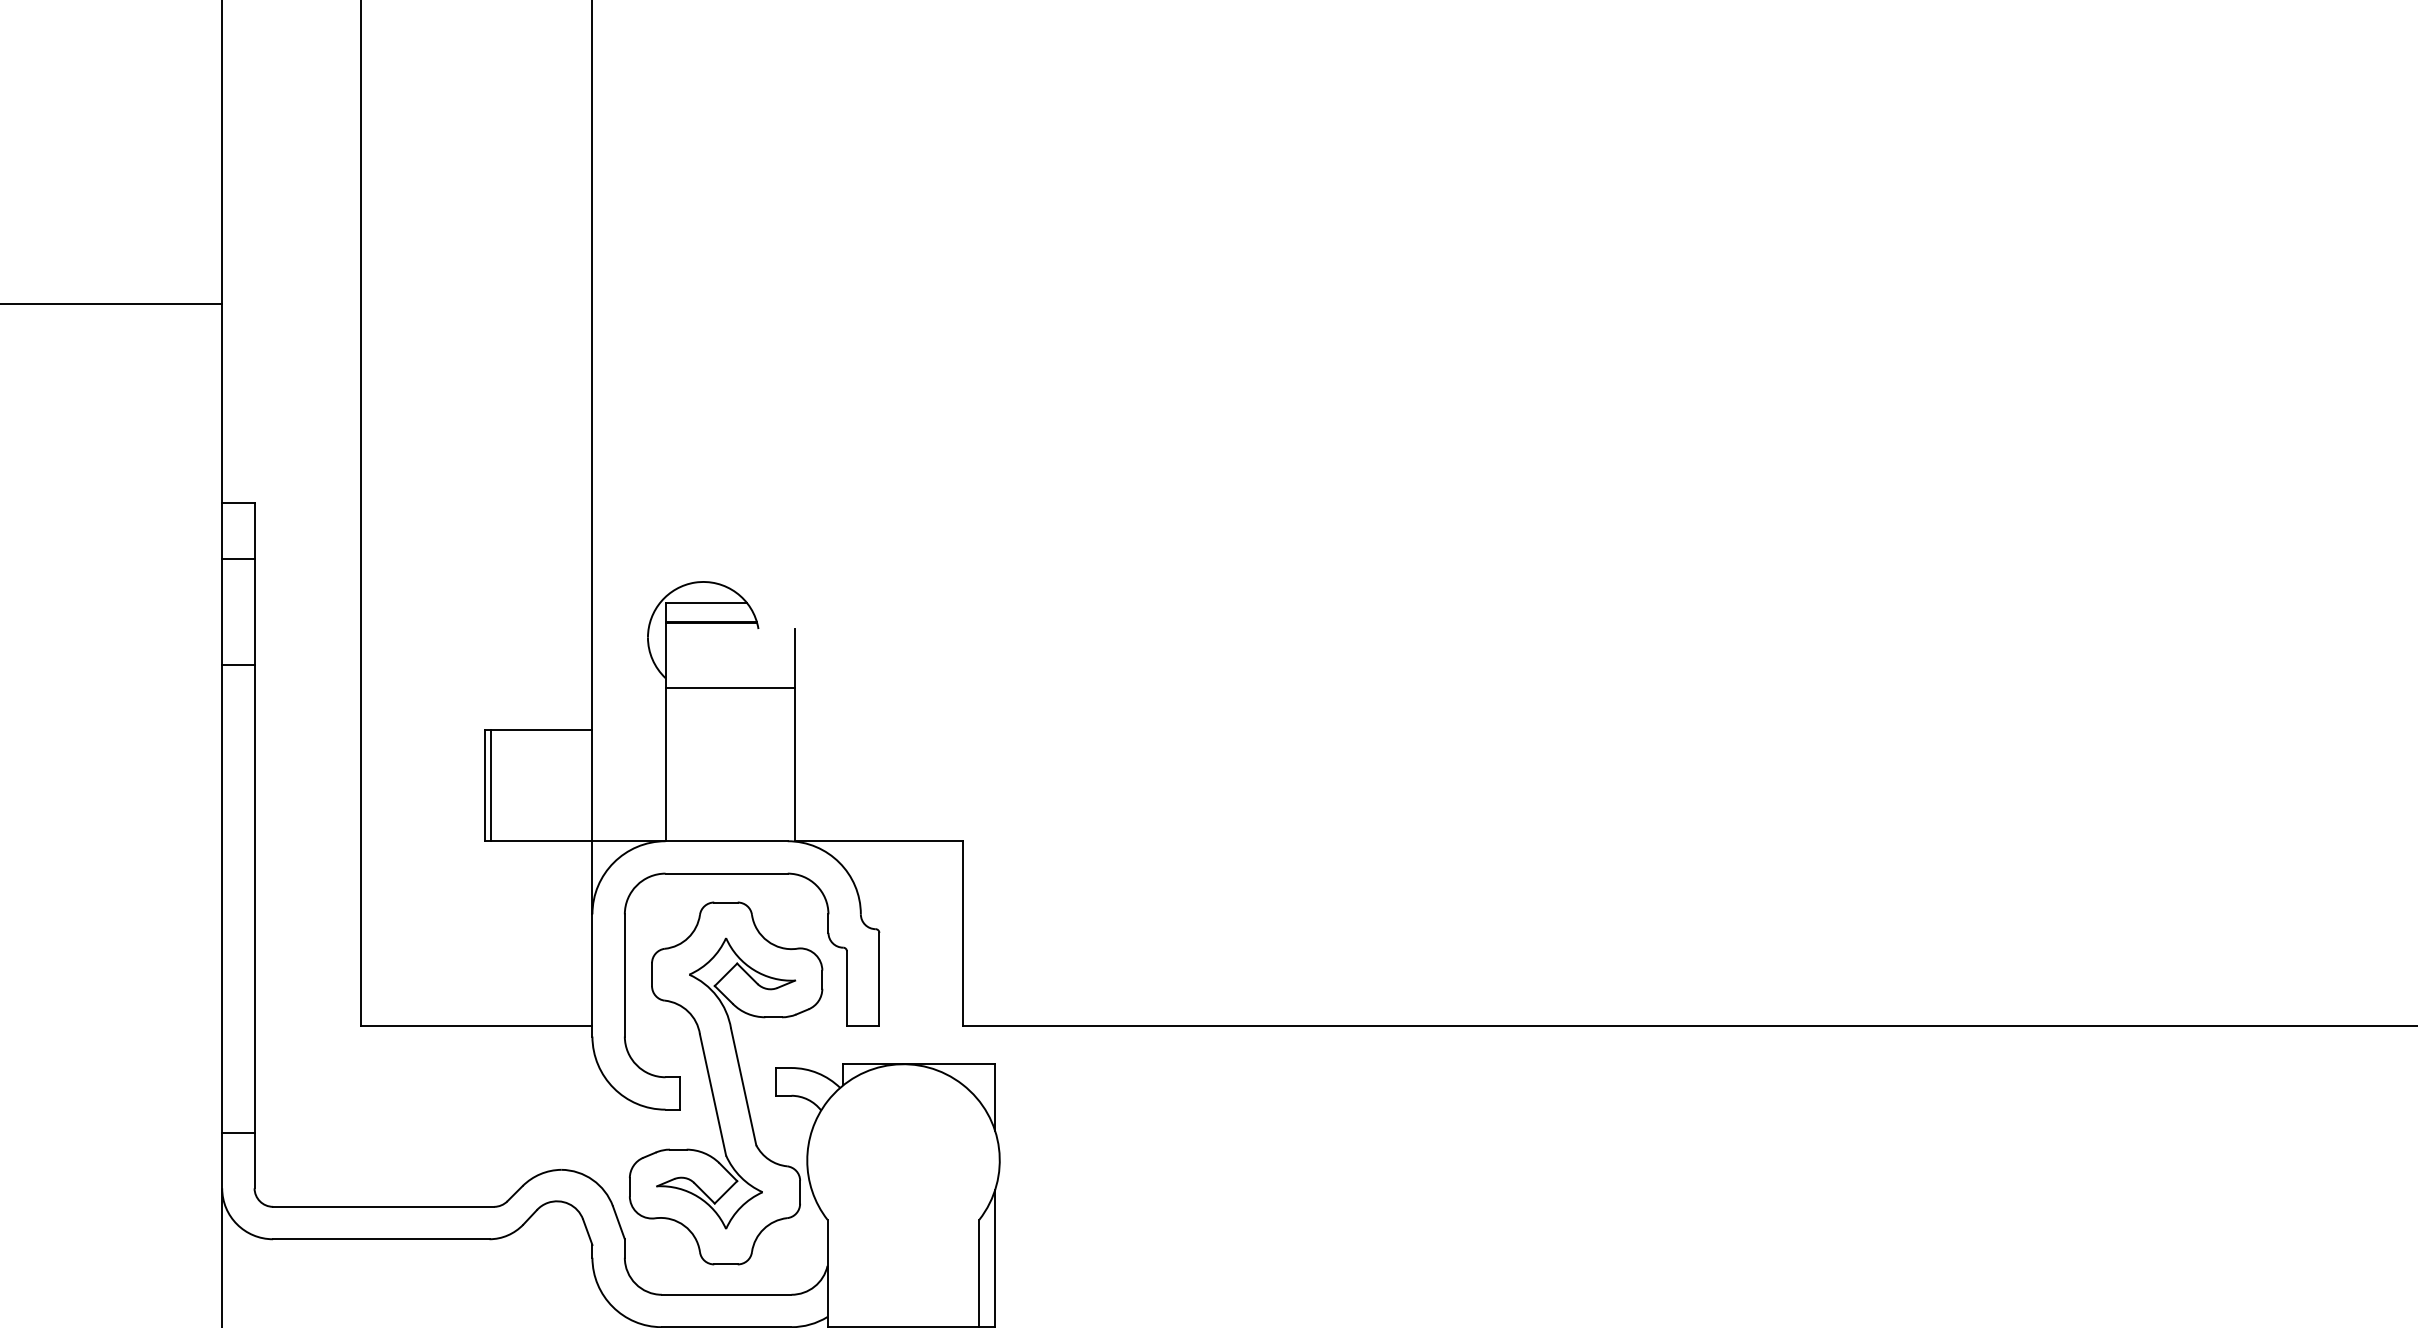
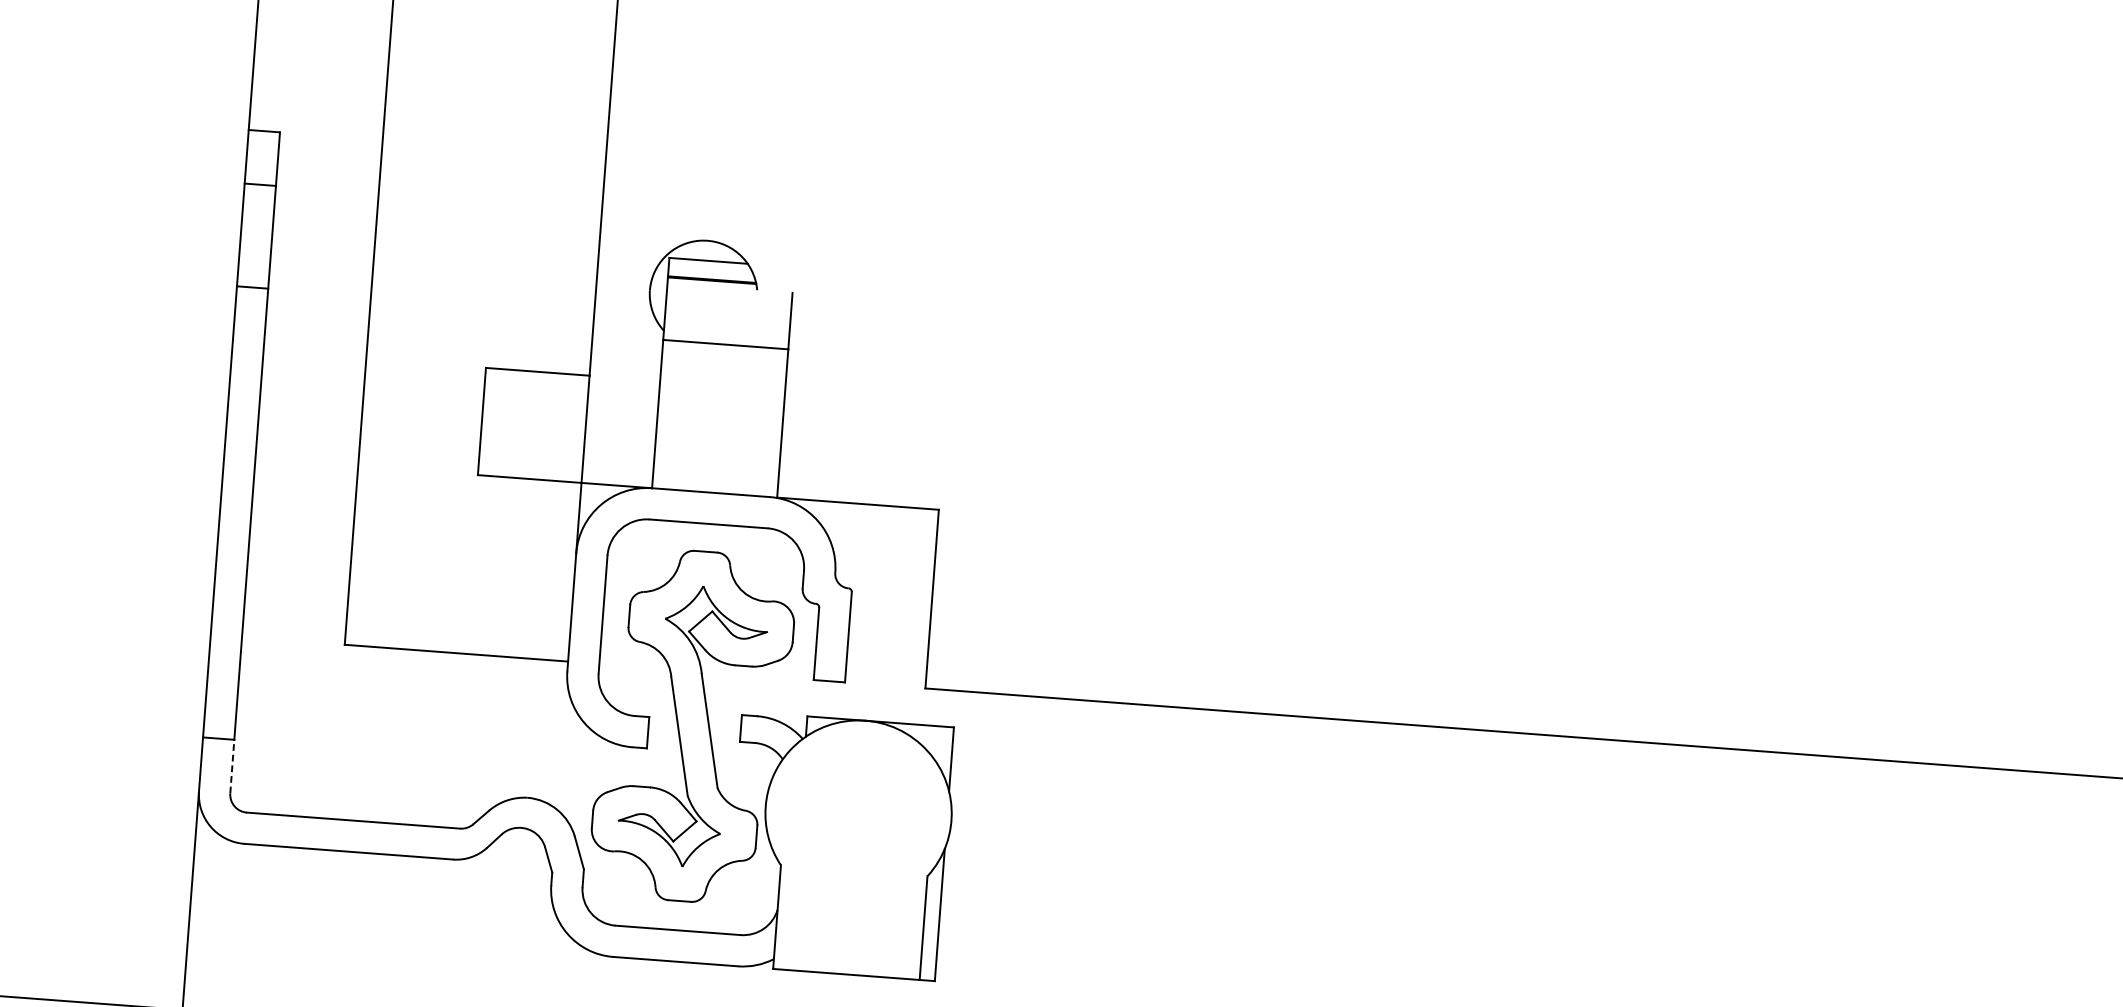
line: (490, 785) -> (487, 421), removed
line: (254, 1160) -> (232, 766), solid -> dashed

